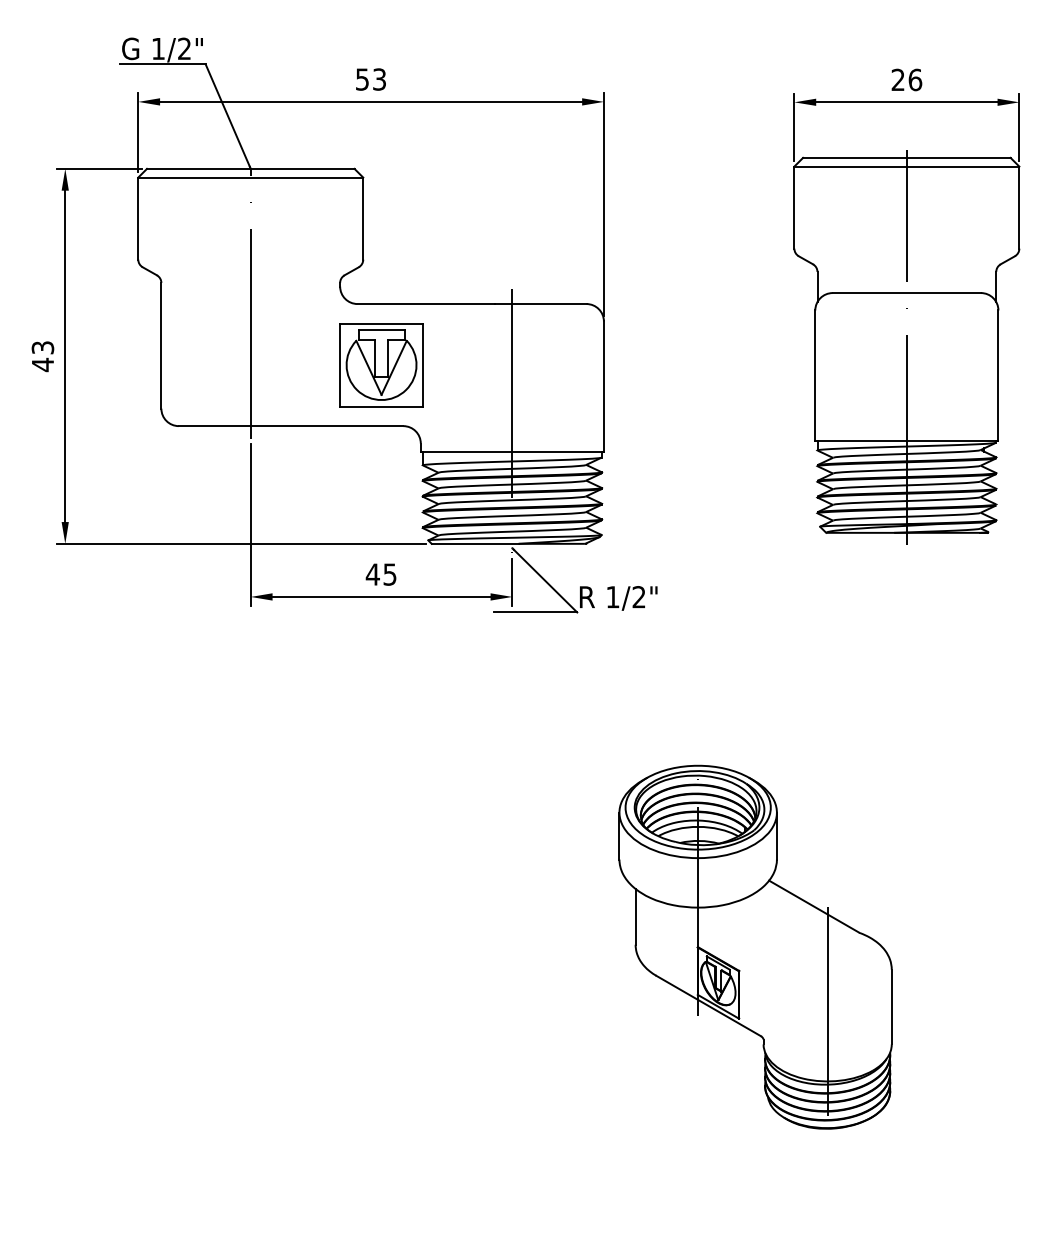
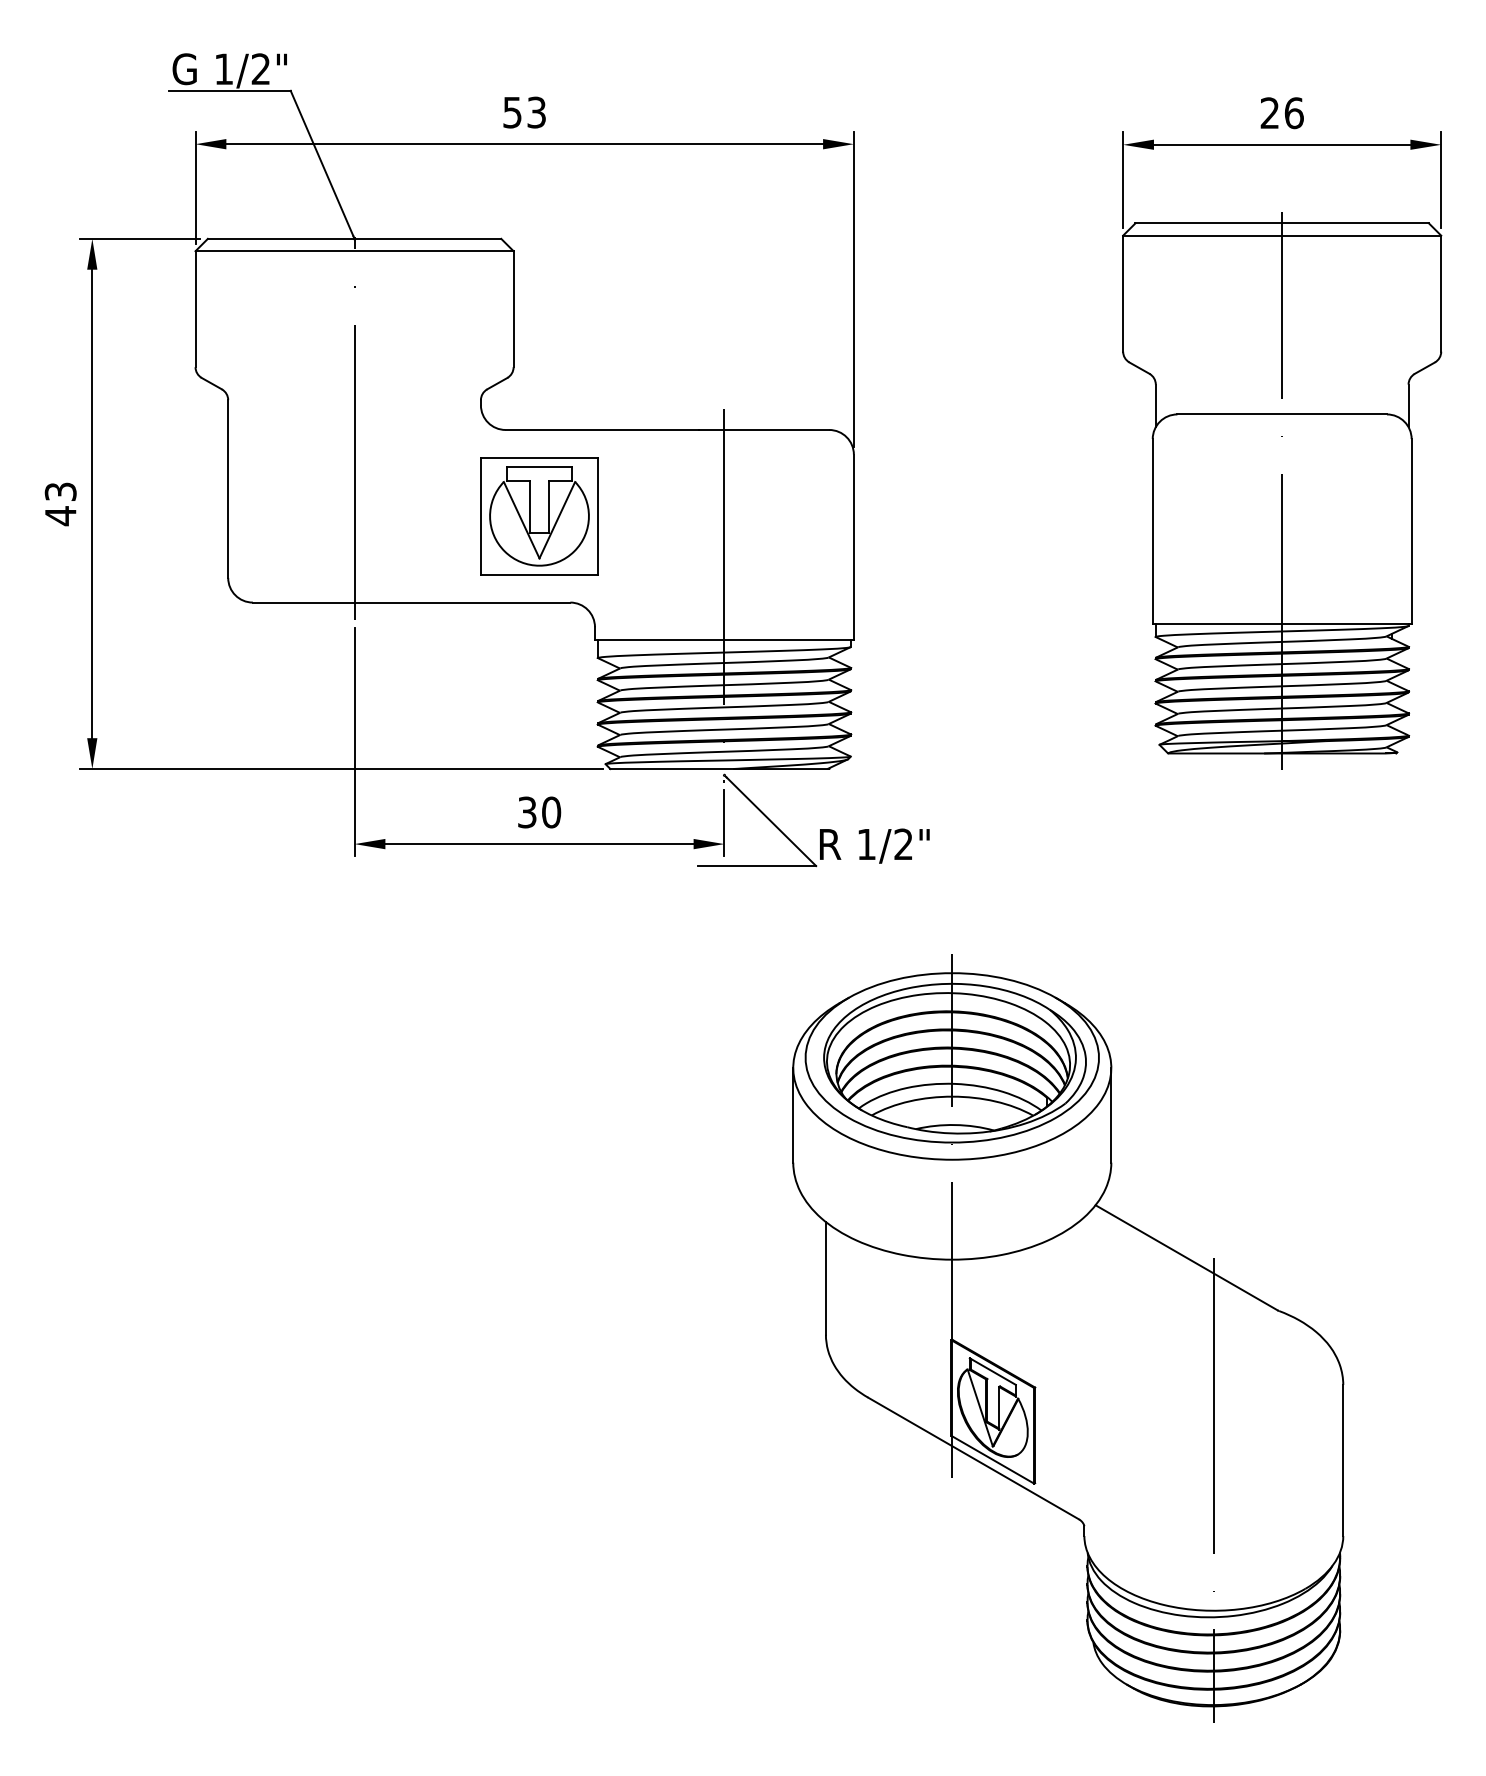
text: (381, 574) -> (539, 812), 45 -> 30
part: (755, 946) -> (1068, 1338), size x1.43

